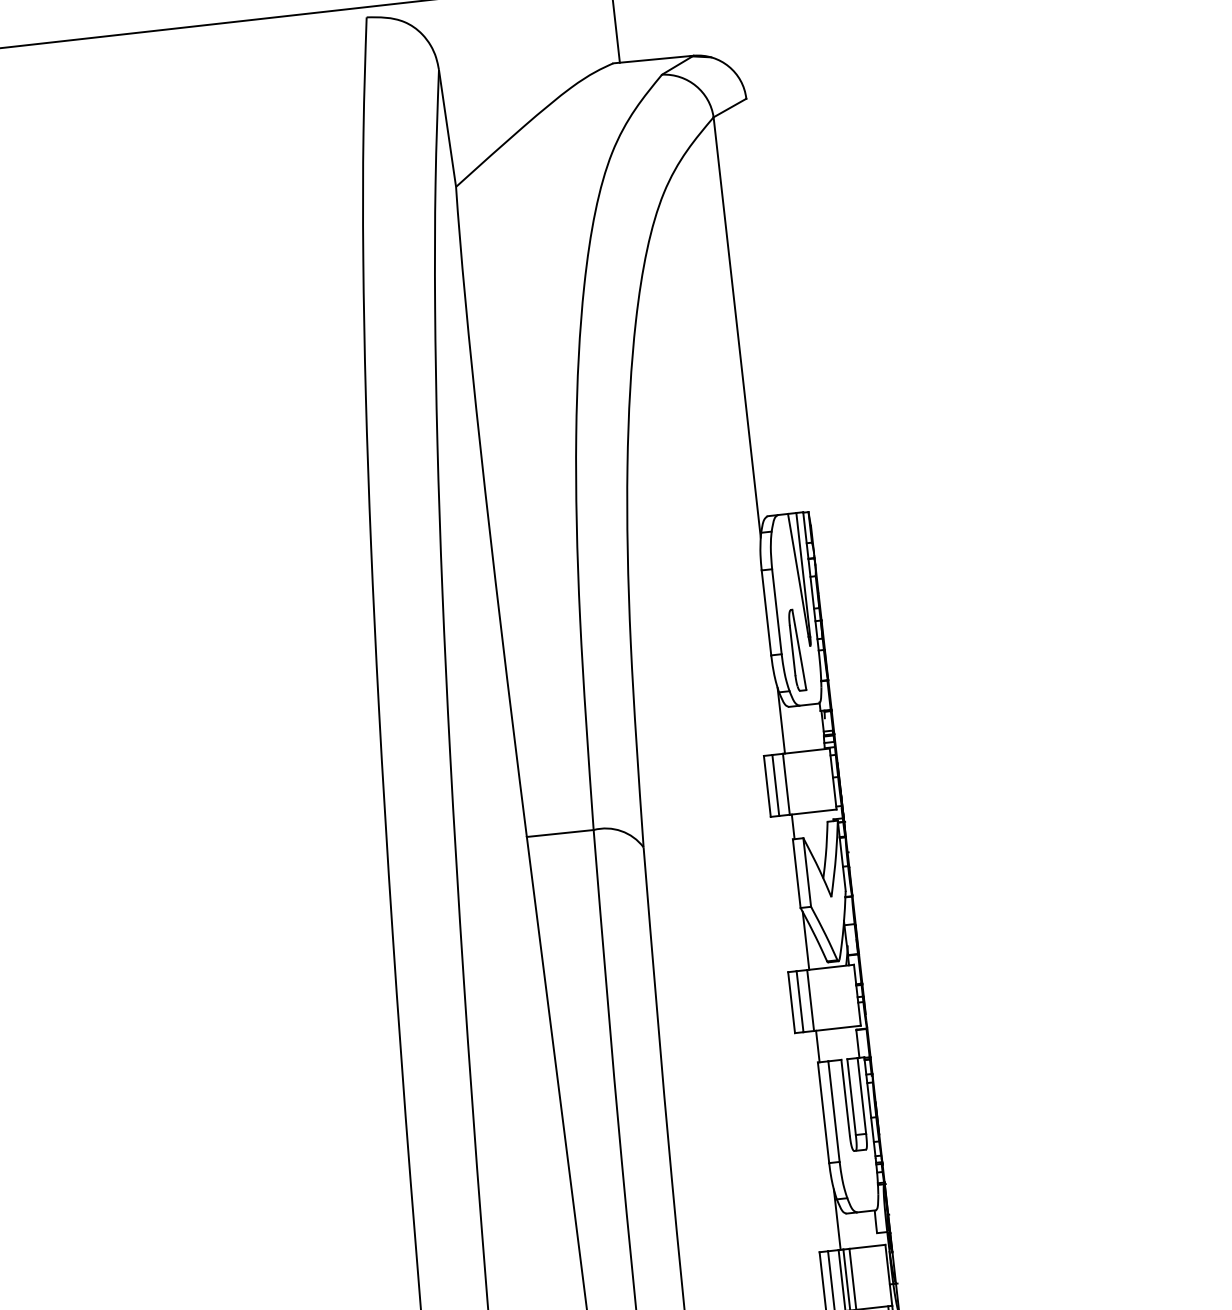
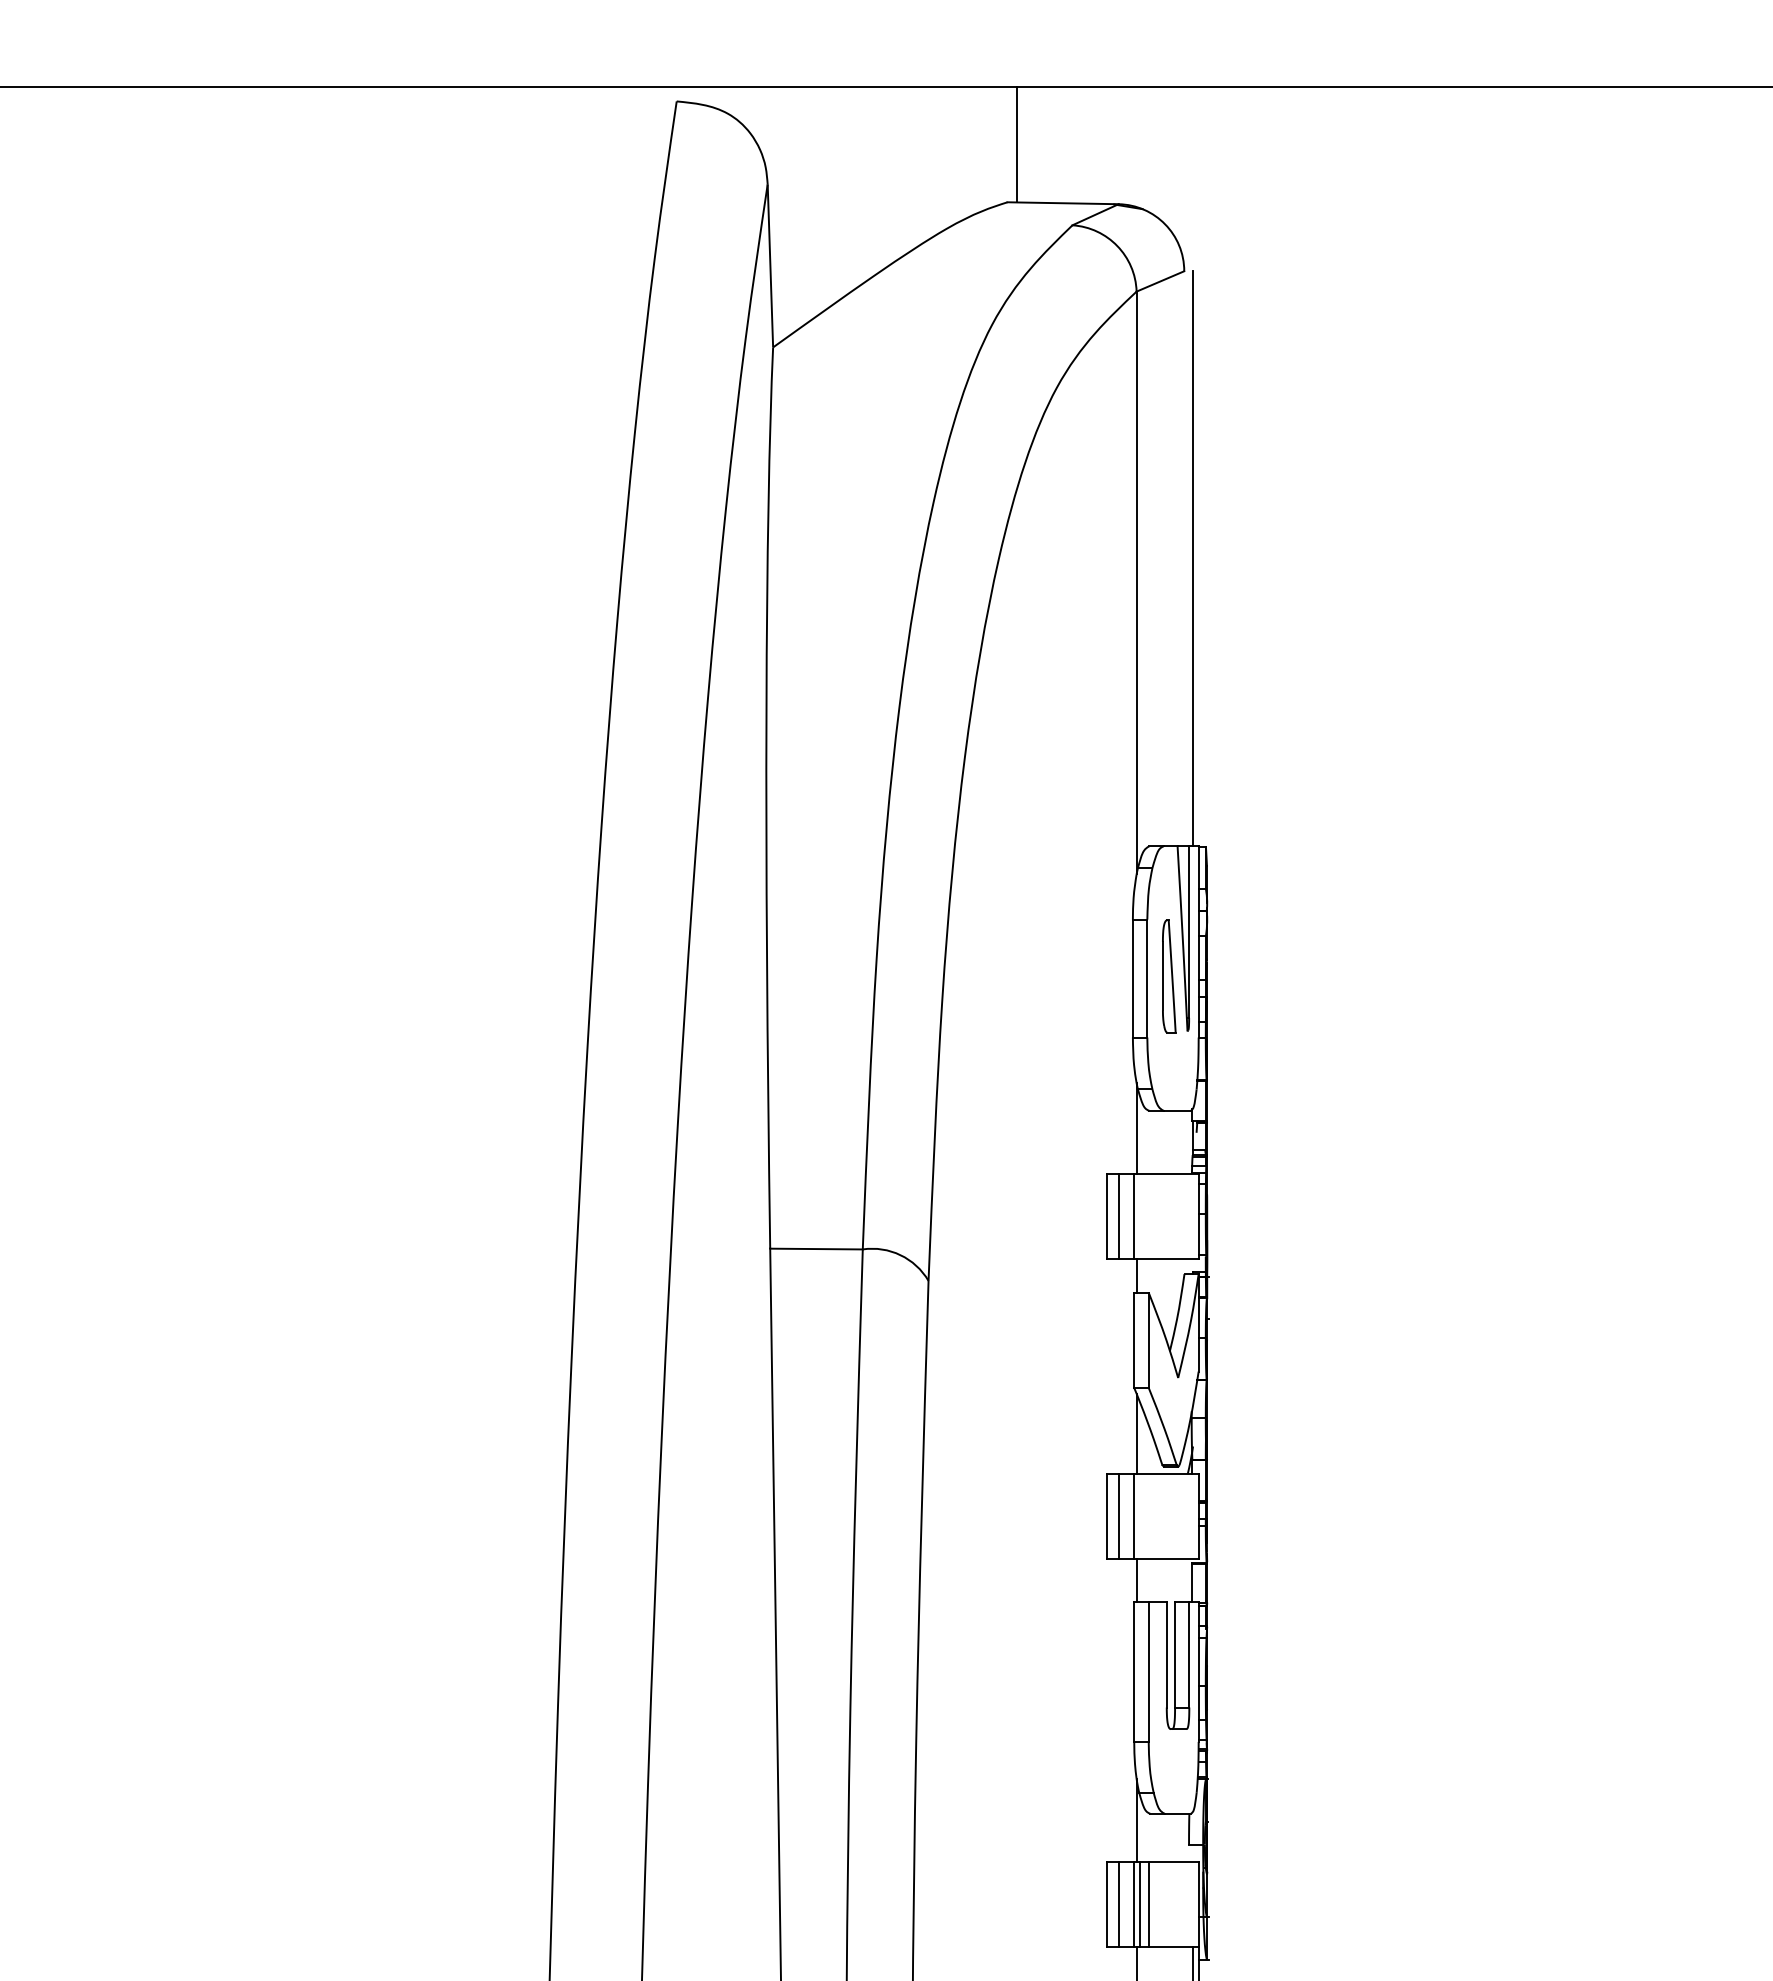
line: (776, 305) -> (1193, 558), added
part: (797, 650) -> (1169, 976), moved

